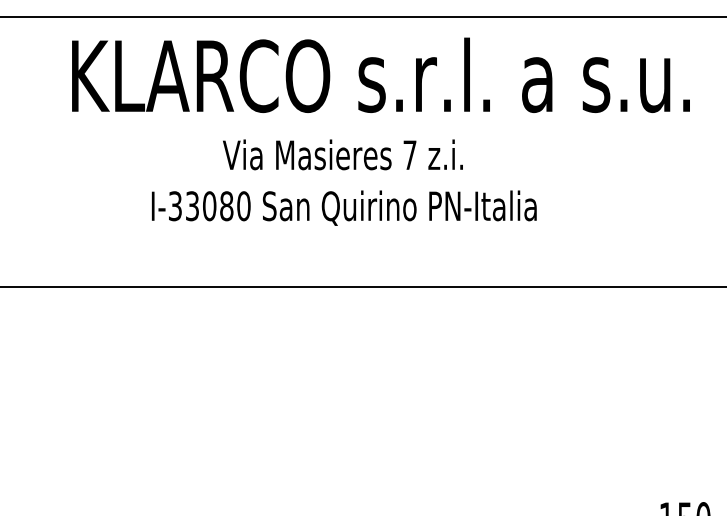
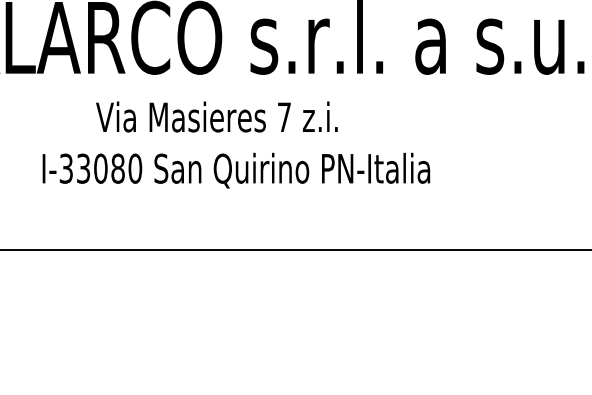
text: (342, 154) -> (216, 116), moved

